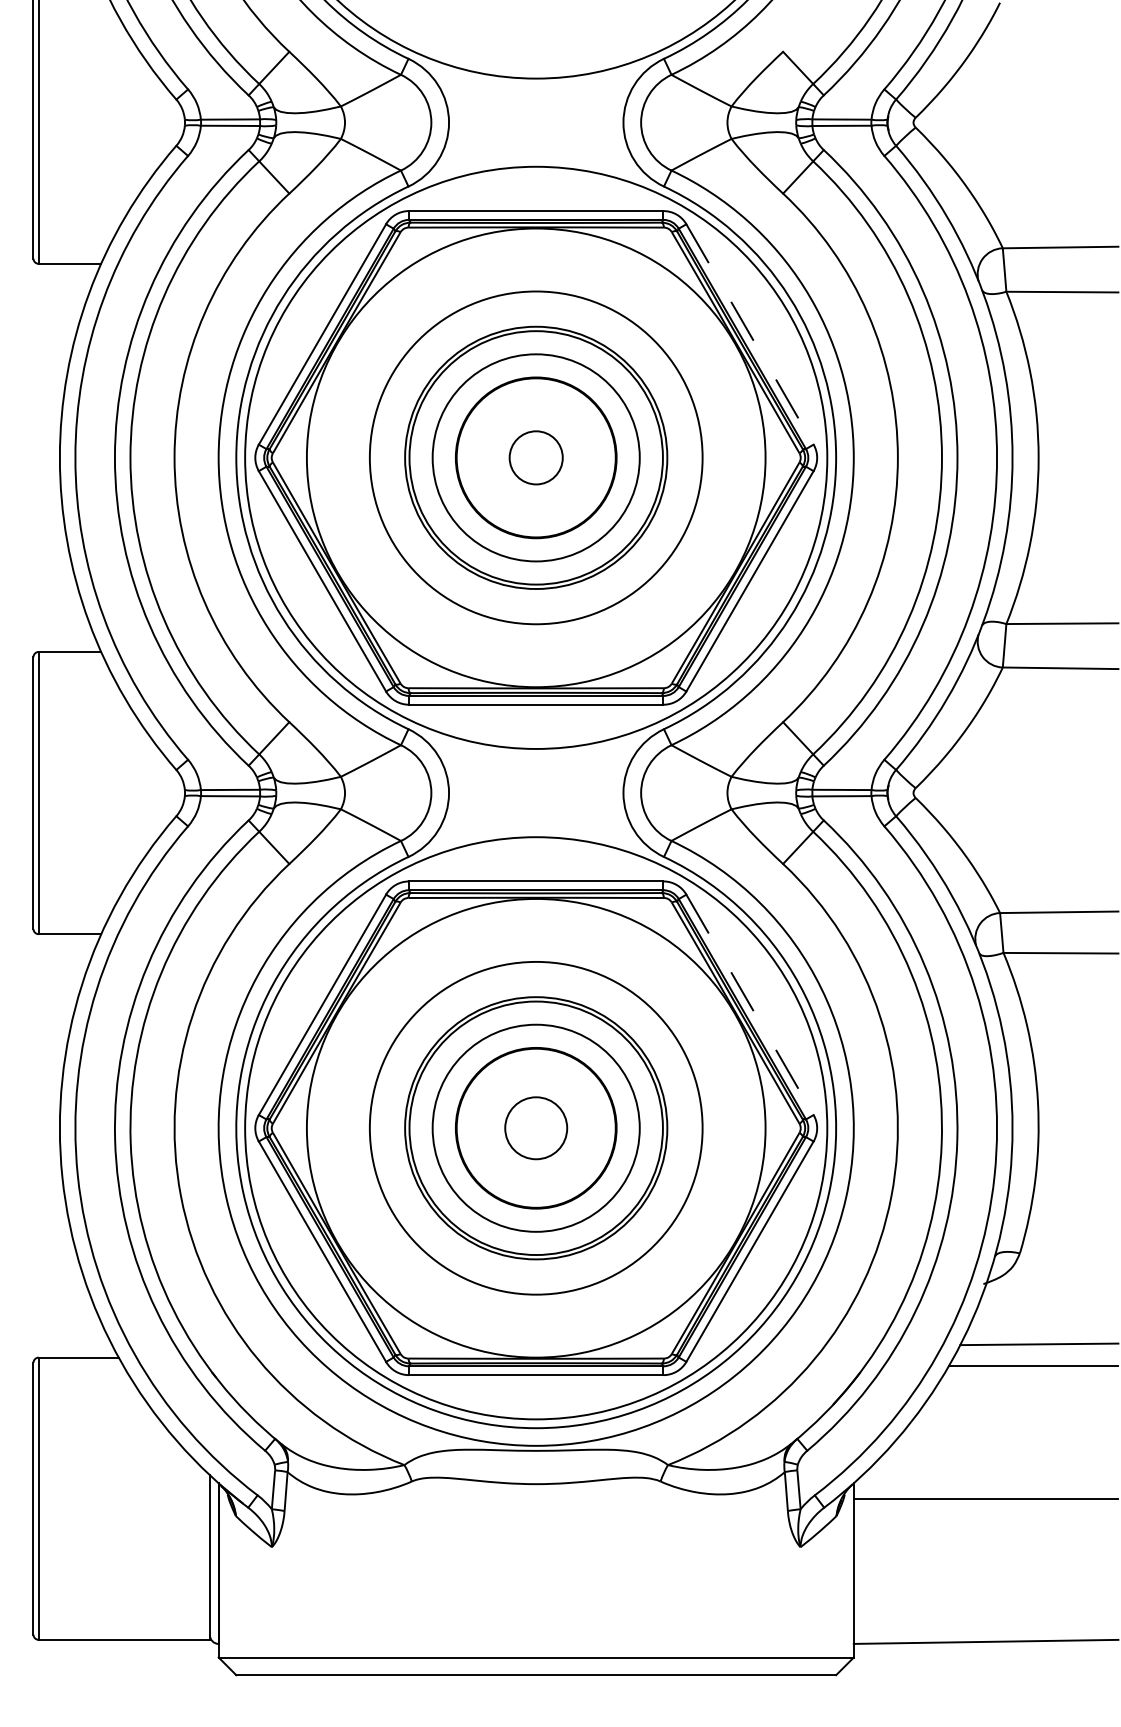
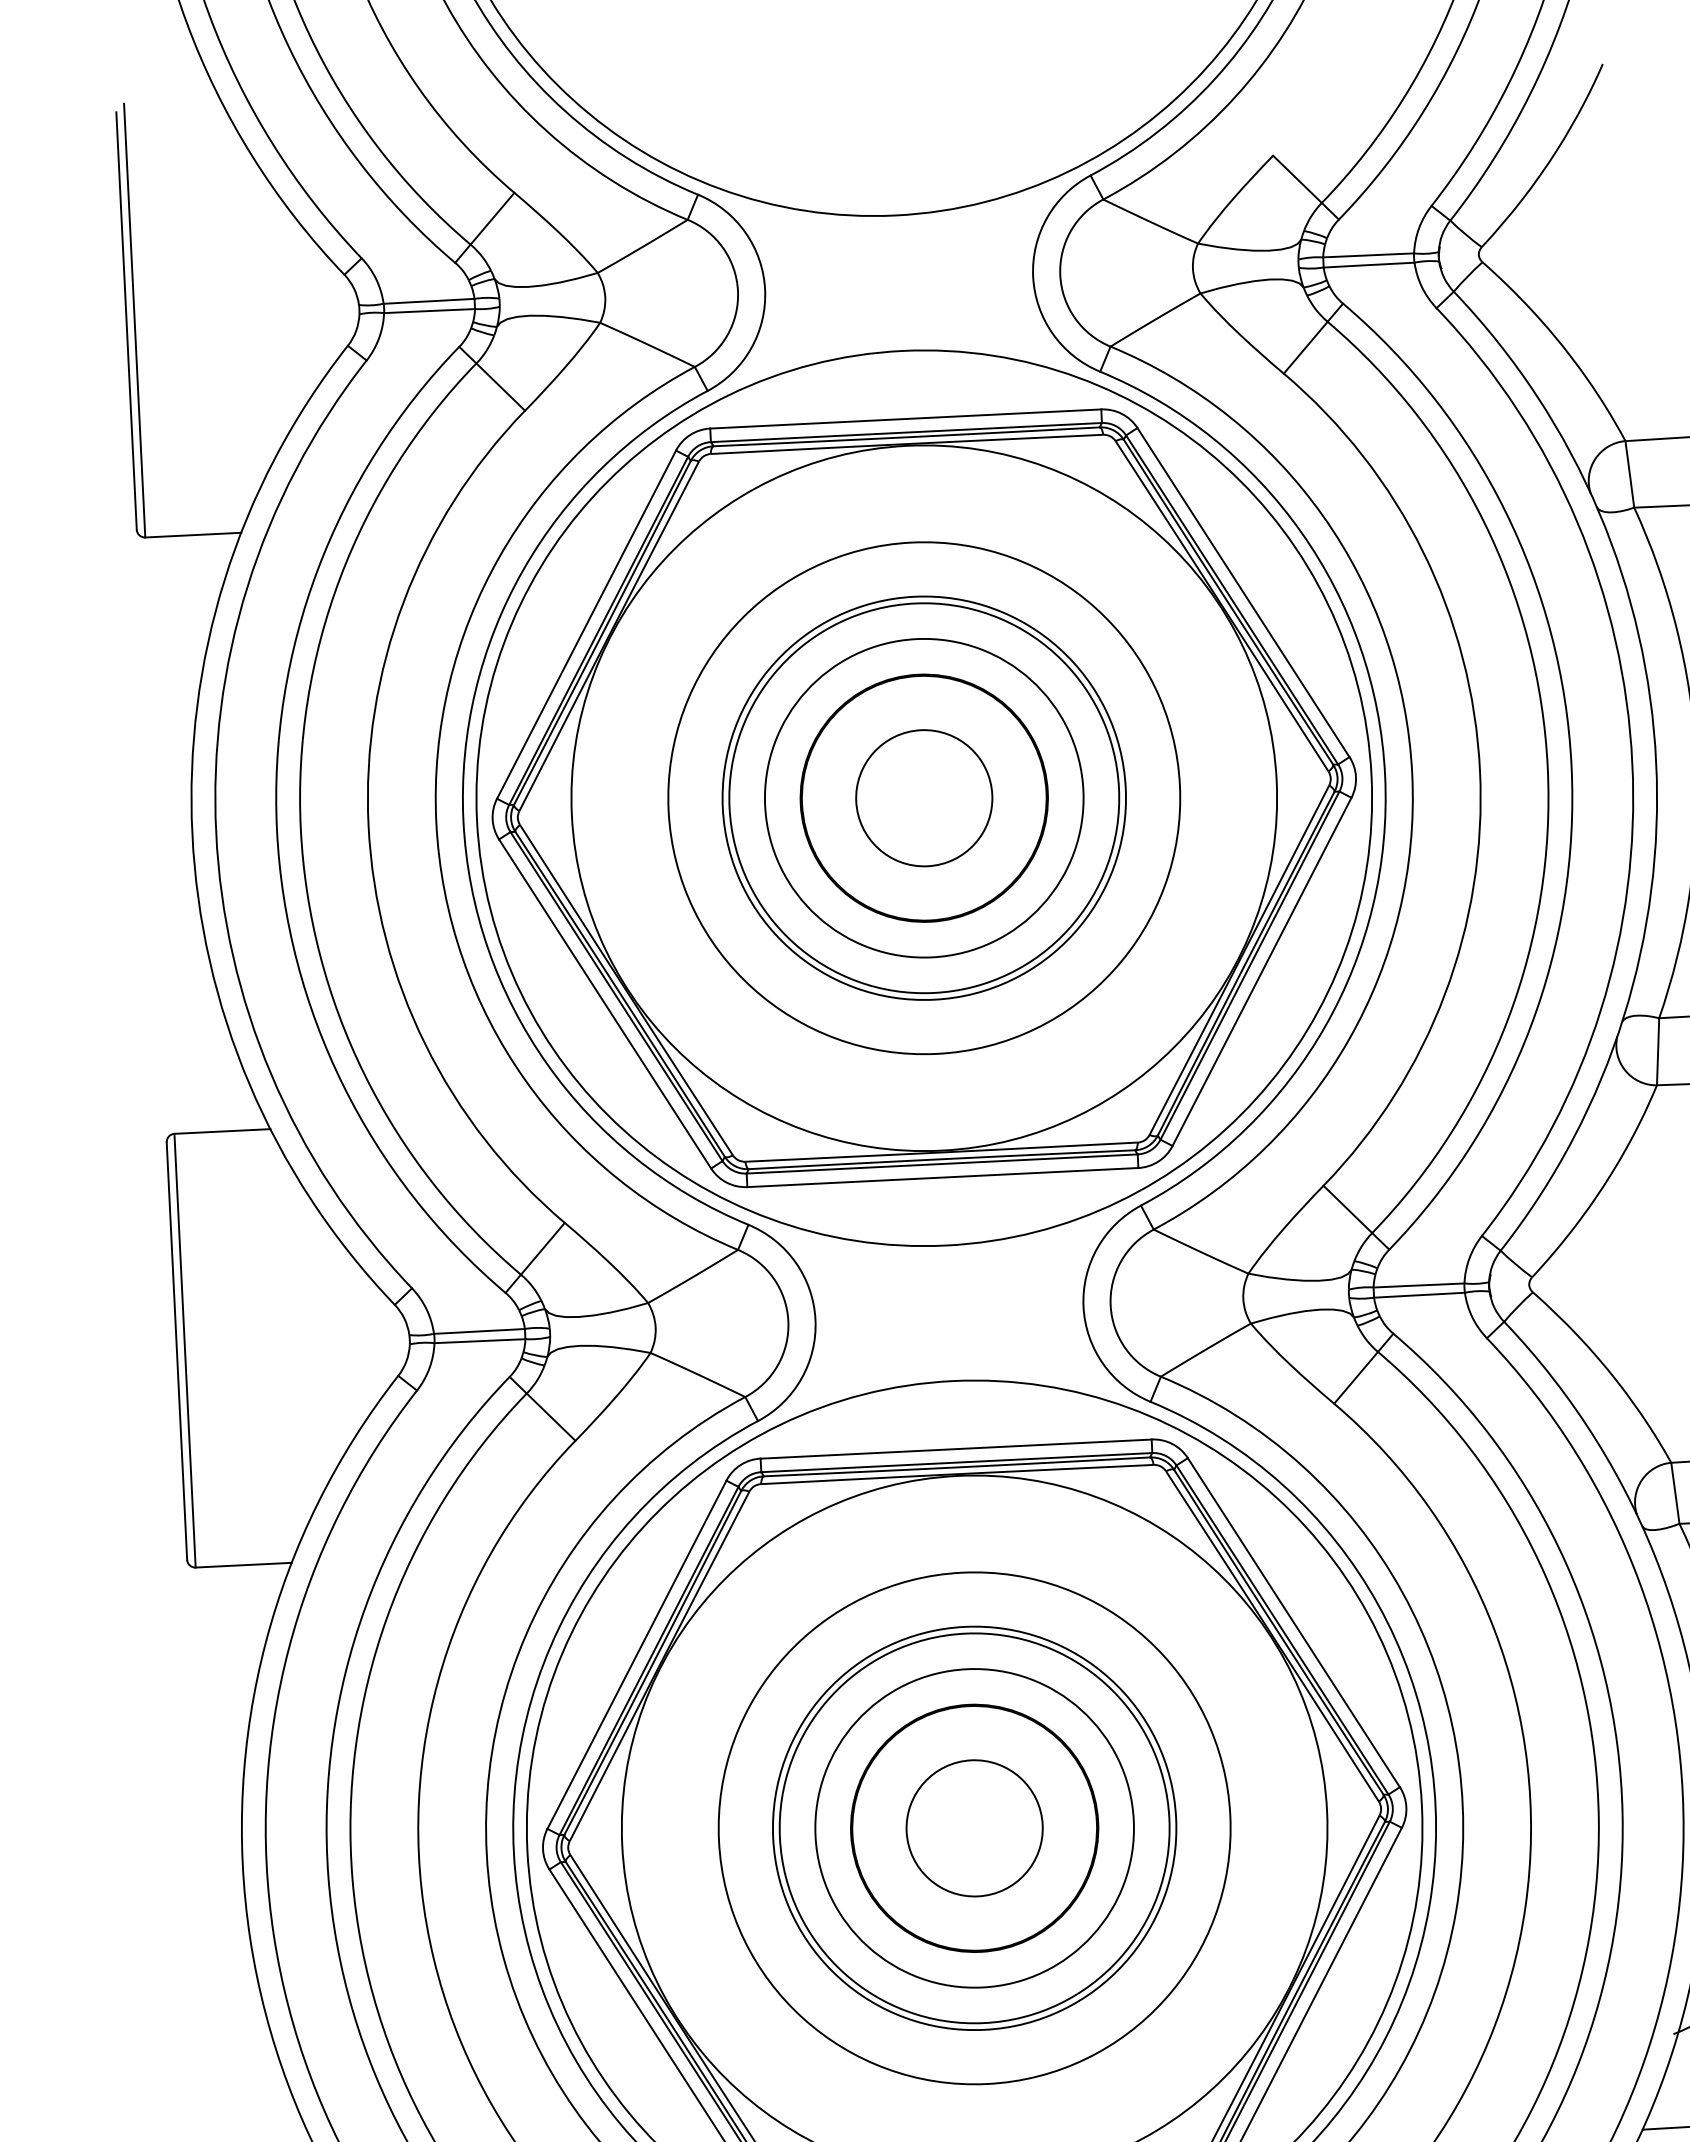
line: (750, 334) -> (1244, 592), dashed -> solid
circle: (535, 457) -> (923, 797), size x1.67
line: (750, 1005) -> (1294, 1623), dashed -> solid
circle: (535, 1128) -> (973, 1828), size x1.43

